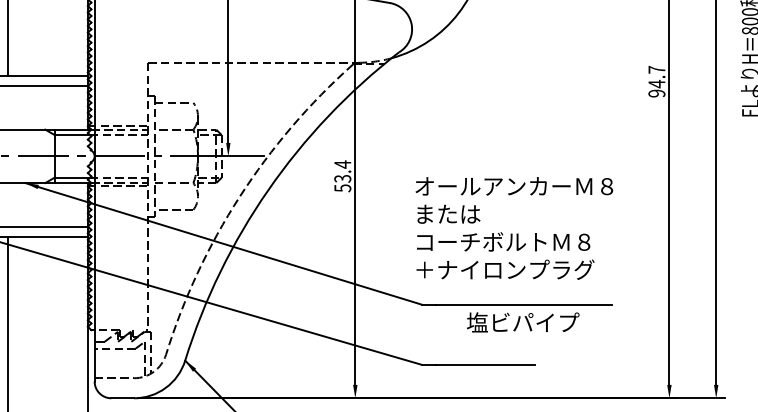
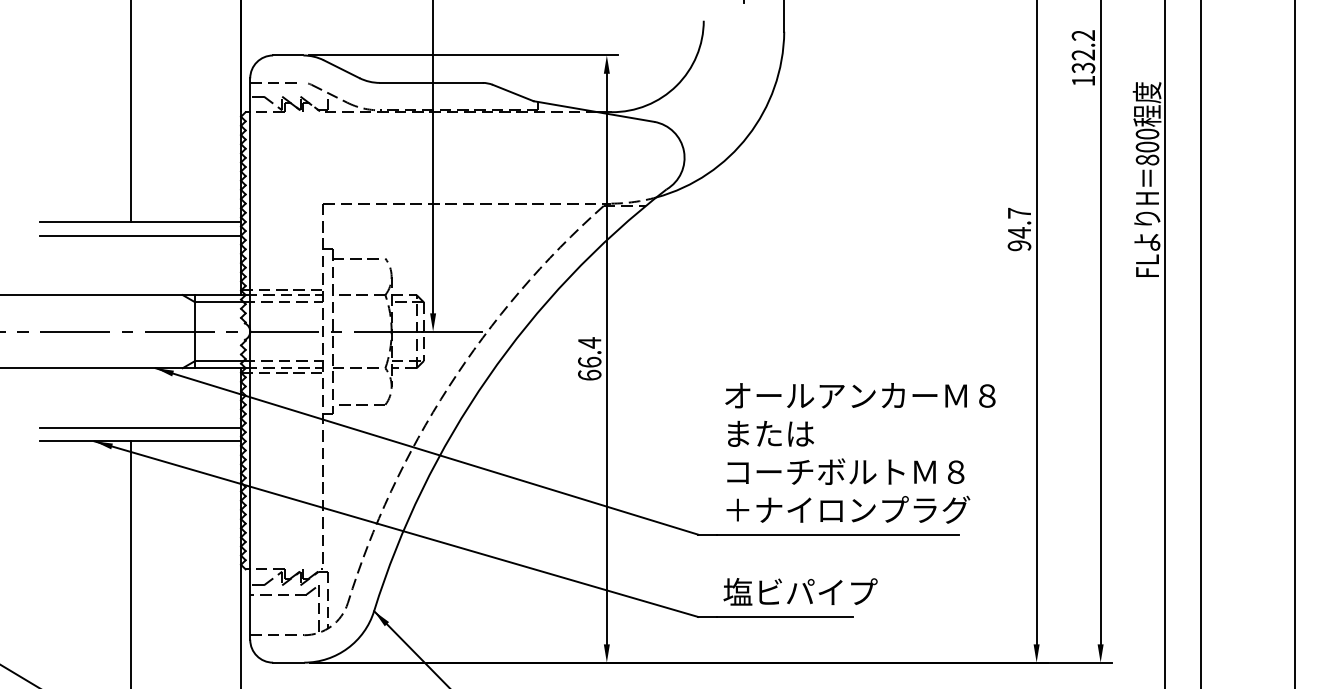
text: (342, 183) -> (589, 368), 53.4 -> 66.4
text: (514, 228) -> (860, 453), moved
text: (523, 322) -> (800, 591), moved

